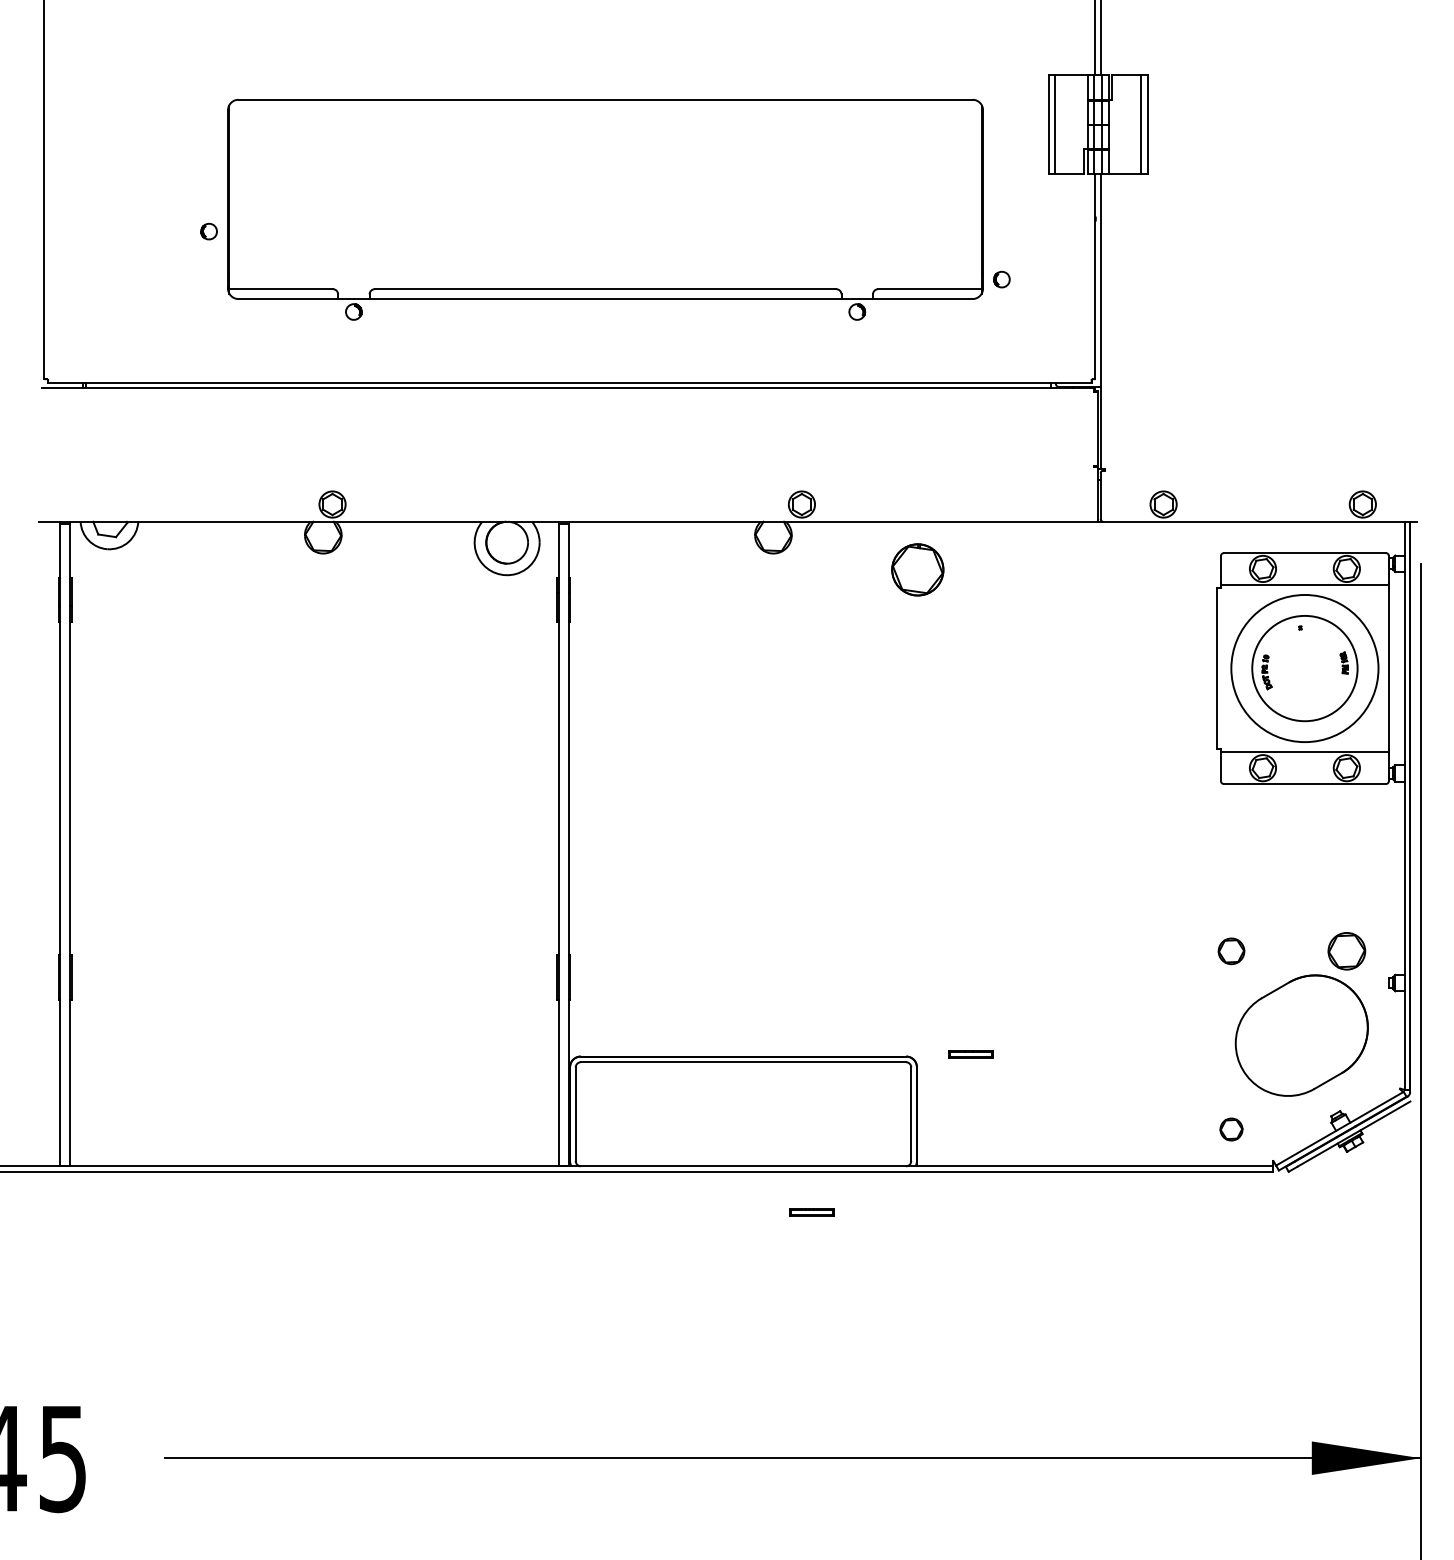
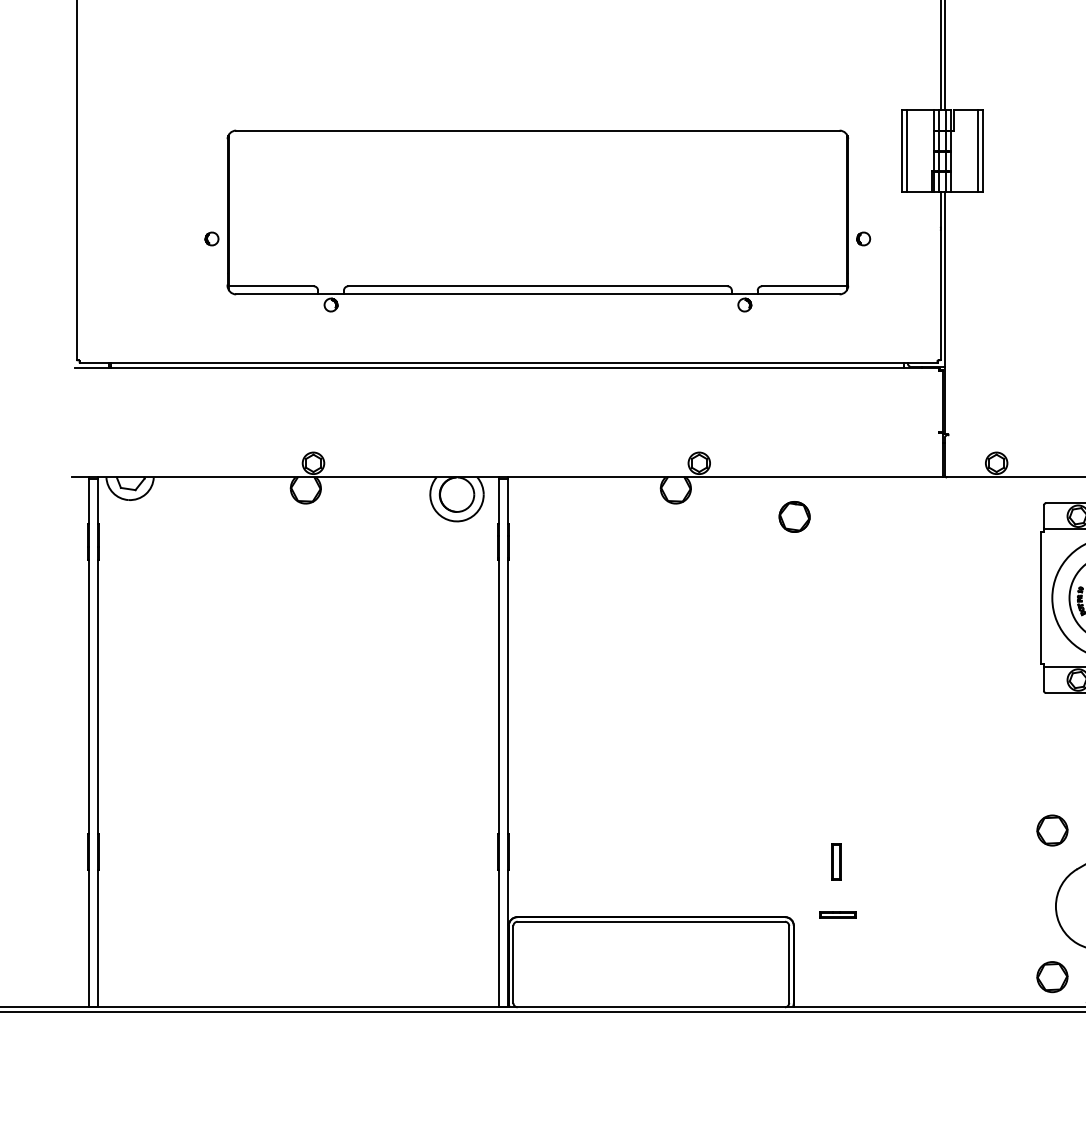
part: (1001, 279) -> (863, 238), moved
part: (917, 569) -> (794, 516), size x0.71
part: (1231, 951) -> (1052, 830), size x1.43
part: (968, 989) -> (836, 861), added
part: (1231, 1129) -> (1052, 977), size x1.67
part: (811, 1212) -> (707, 1045), removed

